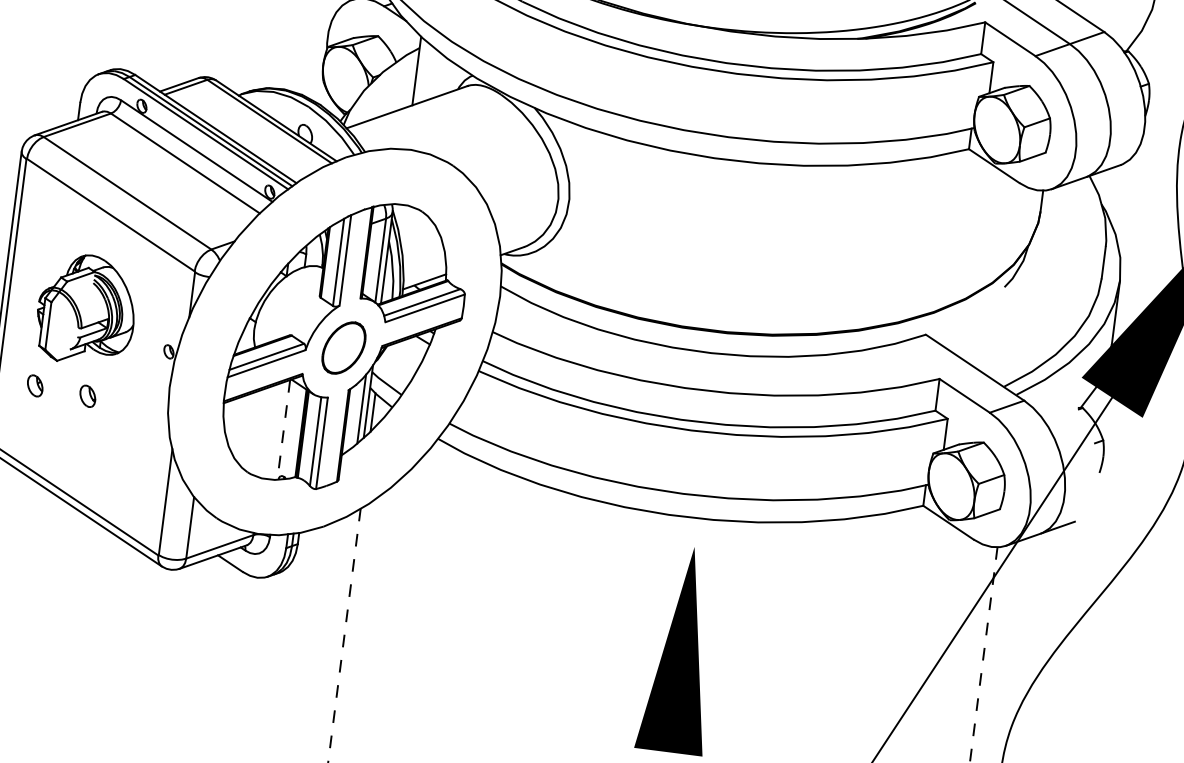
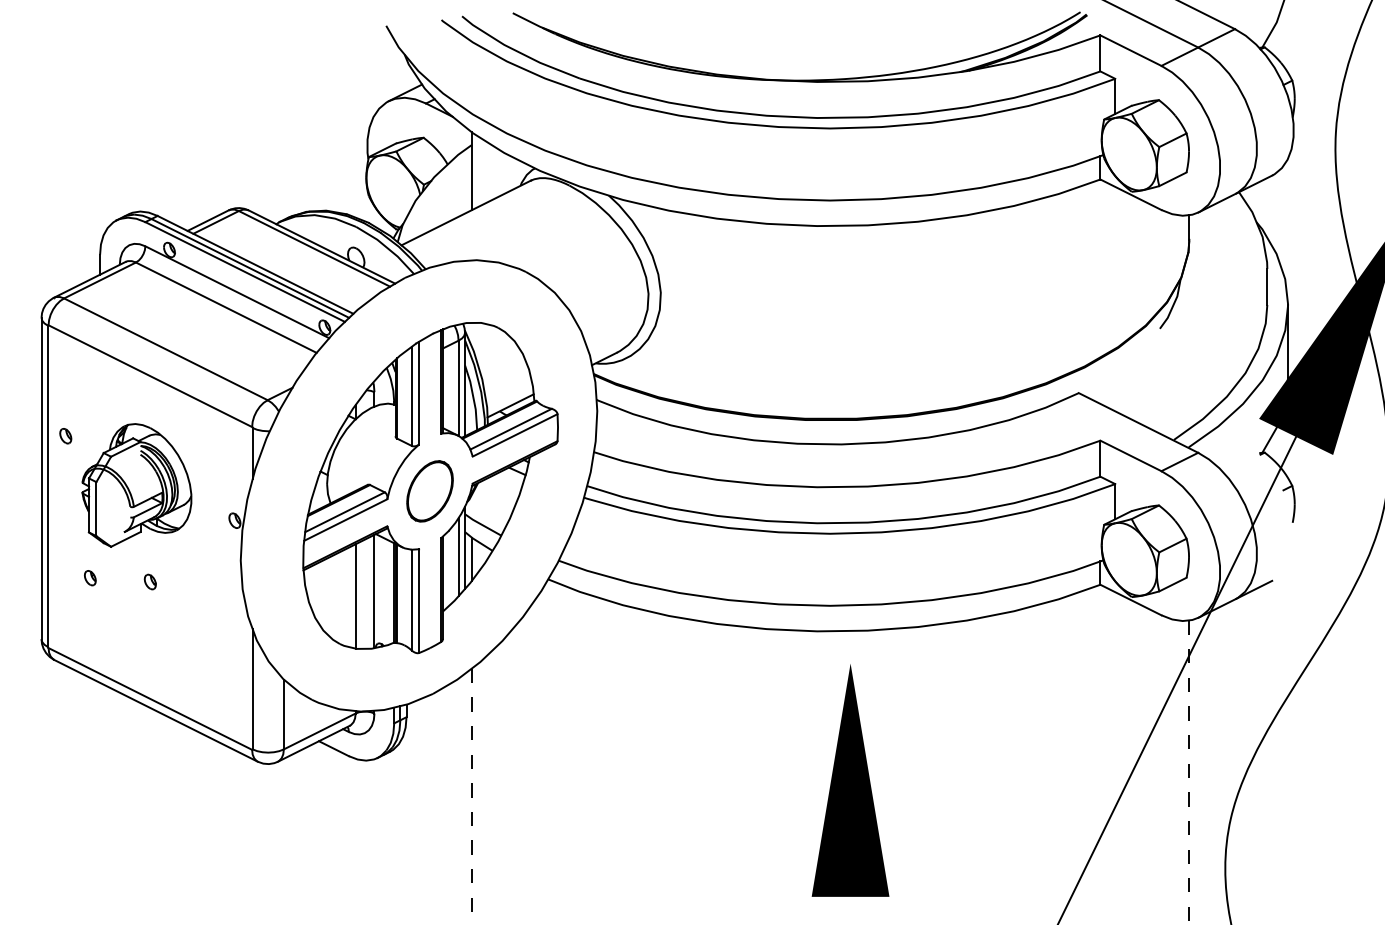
part: (29, 258) -> (65, 436), added
part: (35, 386) -> (90, 578), size x0.62
part: (86, 395) -> (149, 581), size x0.62
line: (283, 429) -> (374, 591), dashed -> solid
line: (266, 432) -> (355, 596), added

